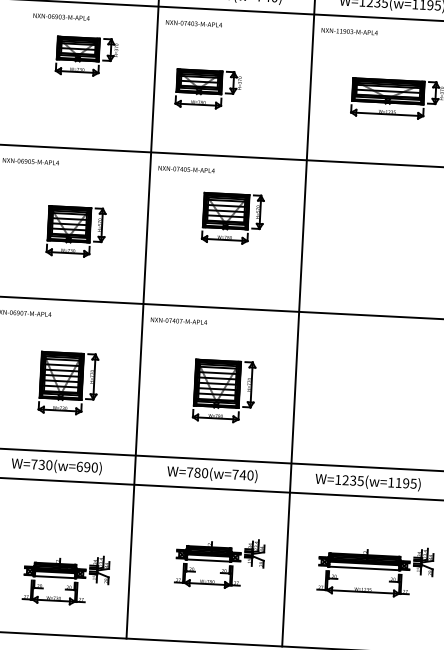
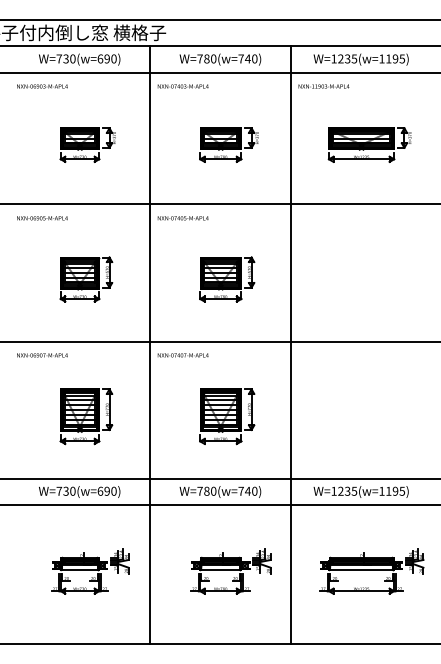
text: (61, 17) -> (42, 86), moved
part: (86, 56) -> (87, 144), moved
part: (207, 88) -> (228, 144), moved
part: (233, 218) -> (227, 279), moved
part: (66, 579) -> (90, 571), moved

